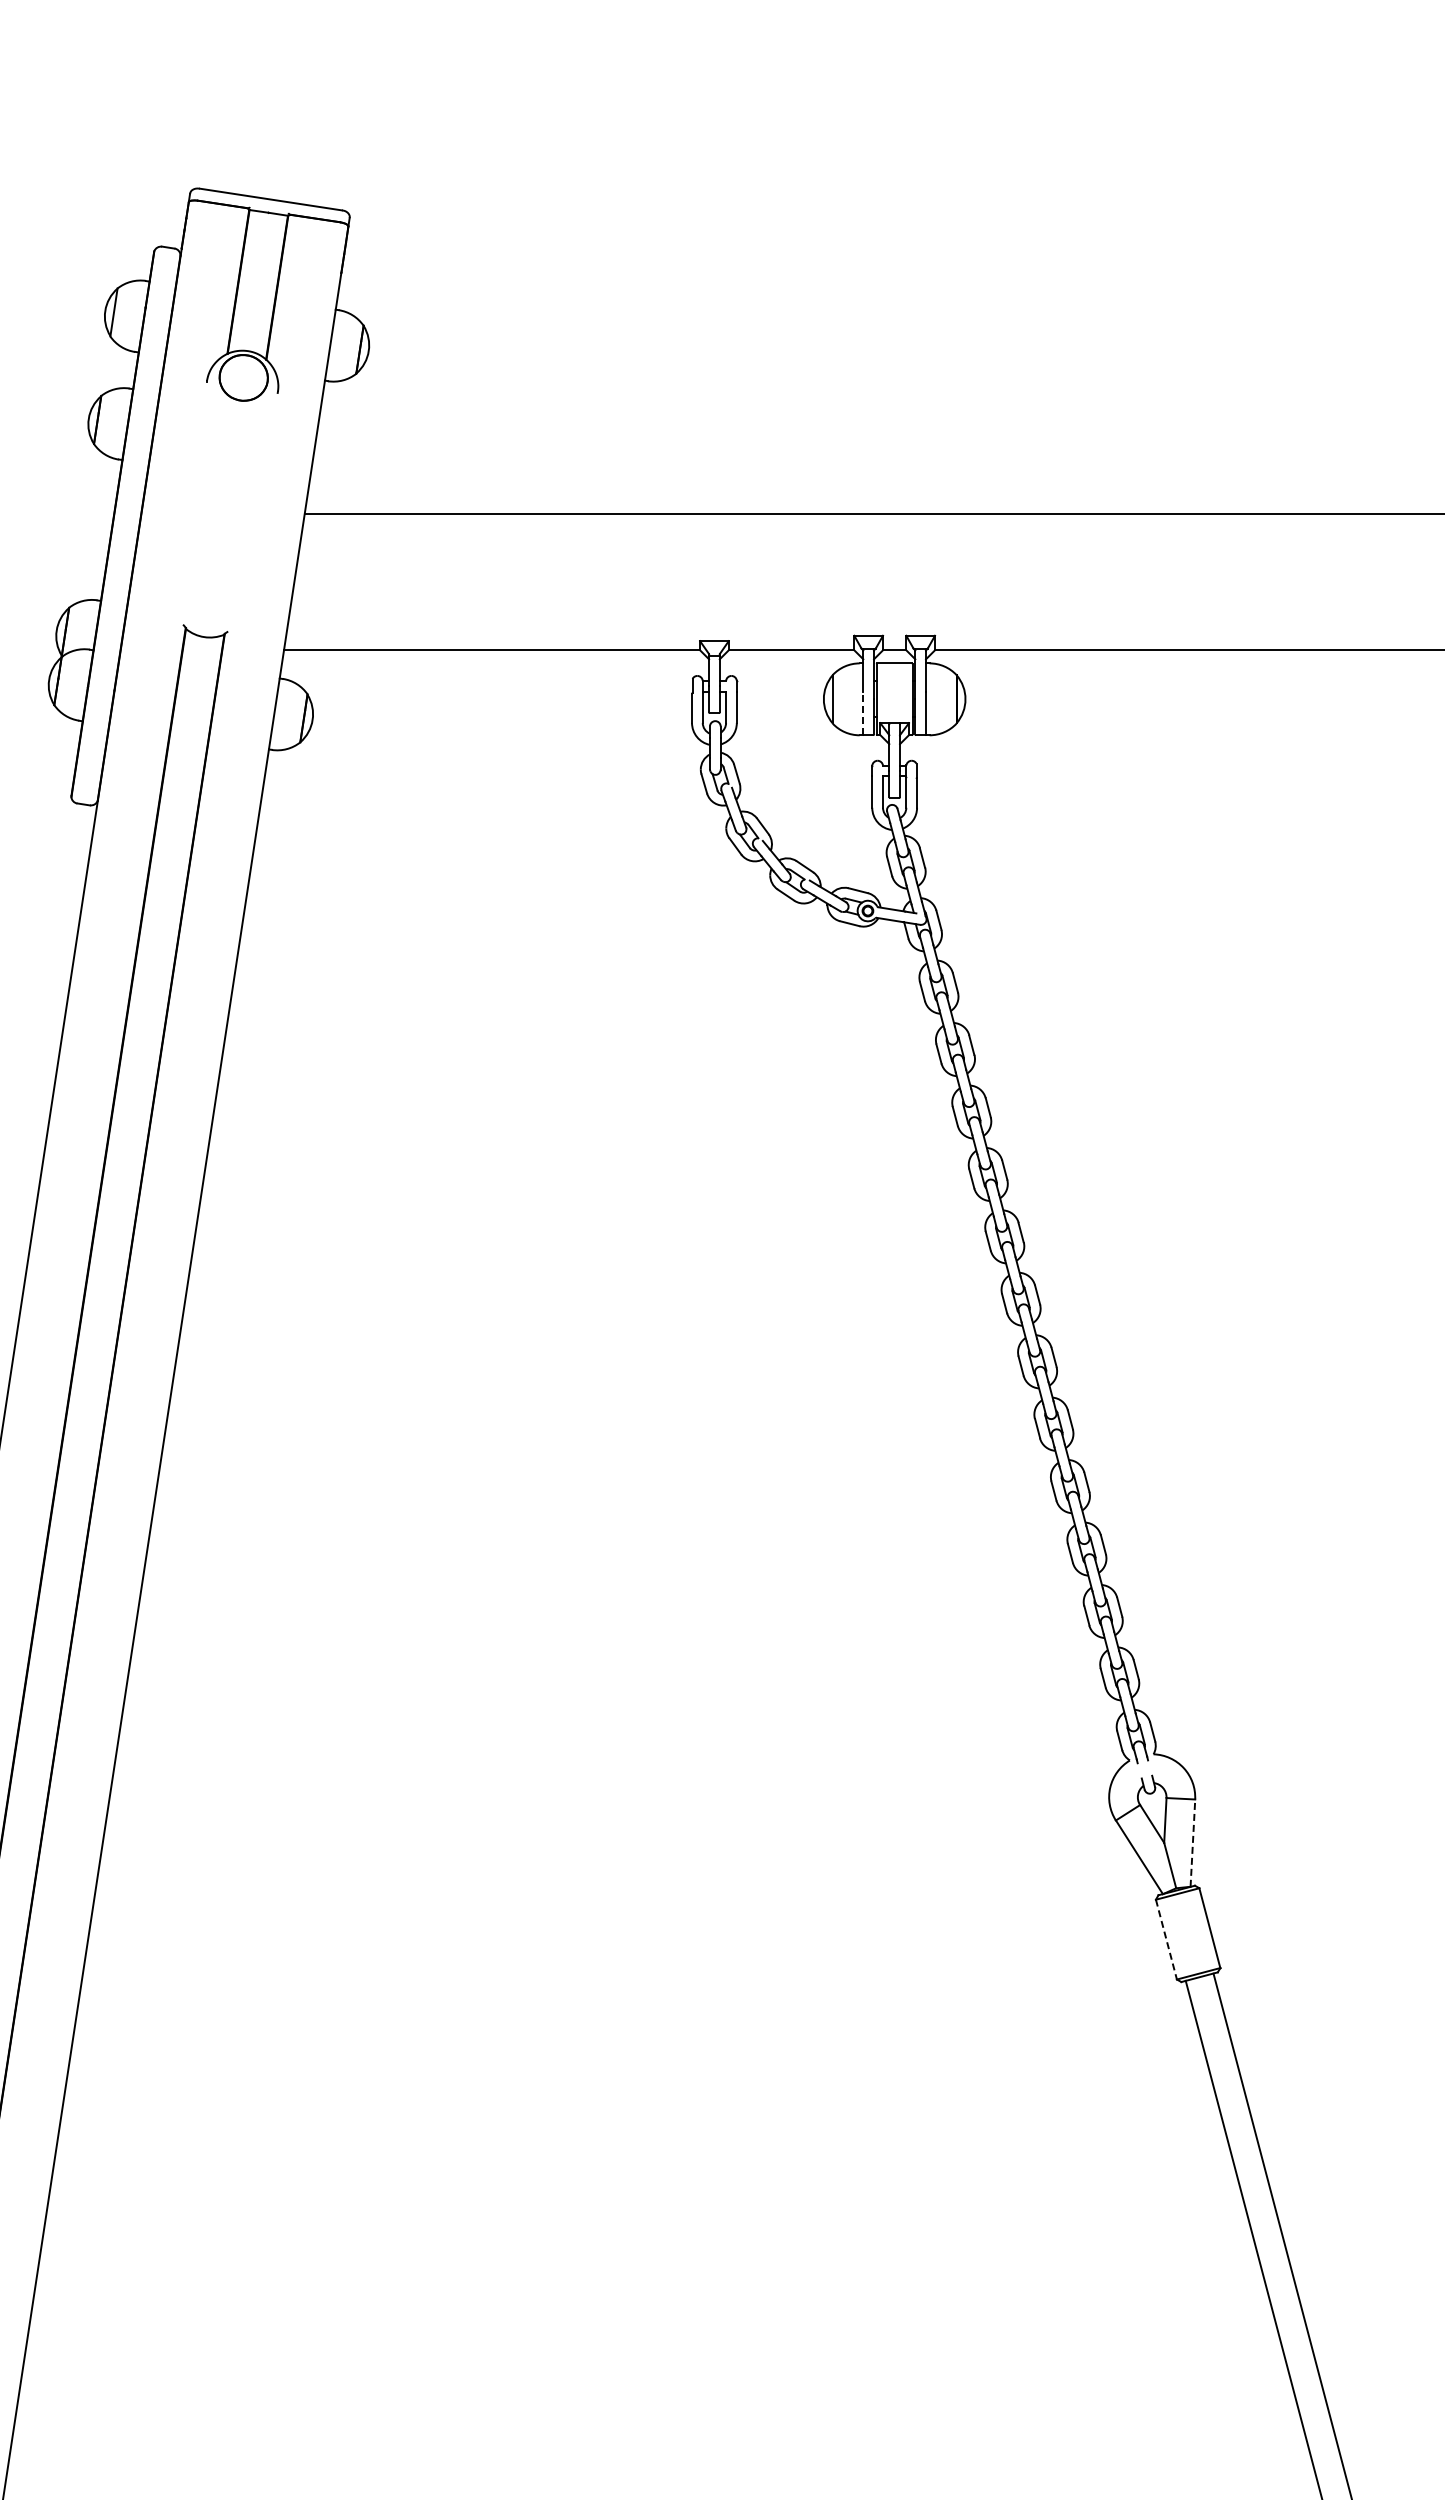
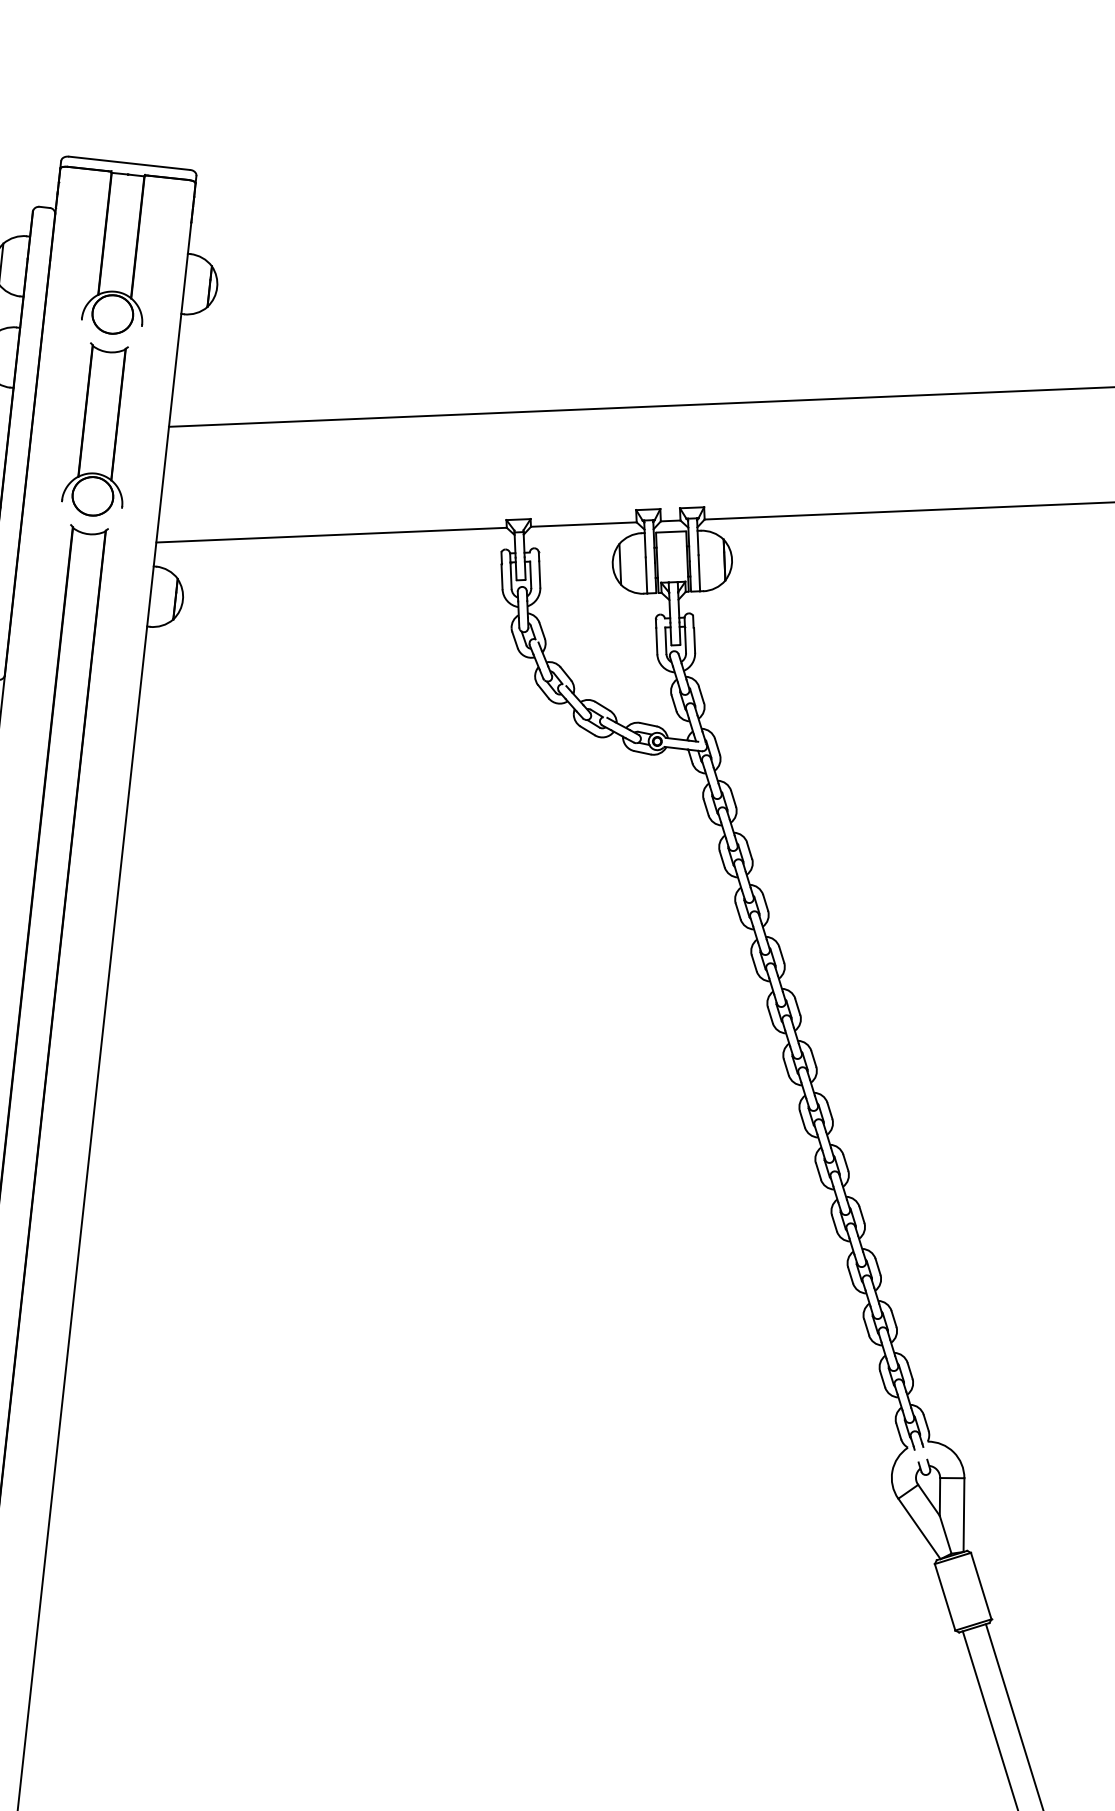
part: (217, 512) -> (95, 428), added
line: (863, 713) -> (646, 575), dashed -> solid
line: (1192, 1843) -> (963, 1515), dashed -> solid
line: (1166, 1940) -> (945, 1598), dashed -> solid

